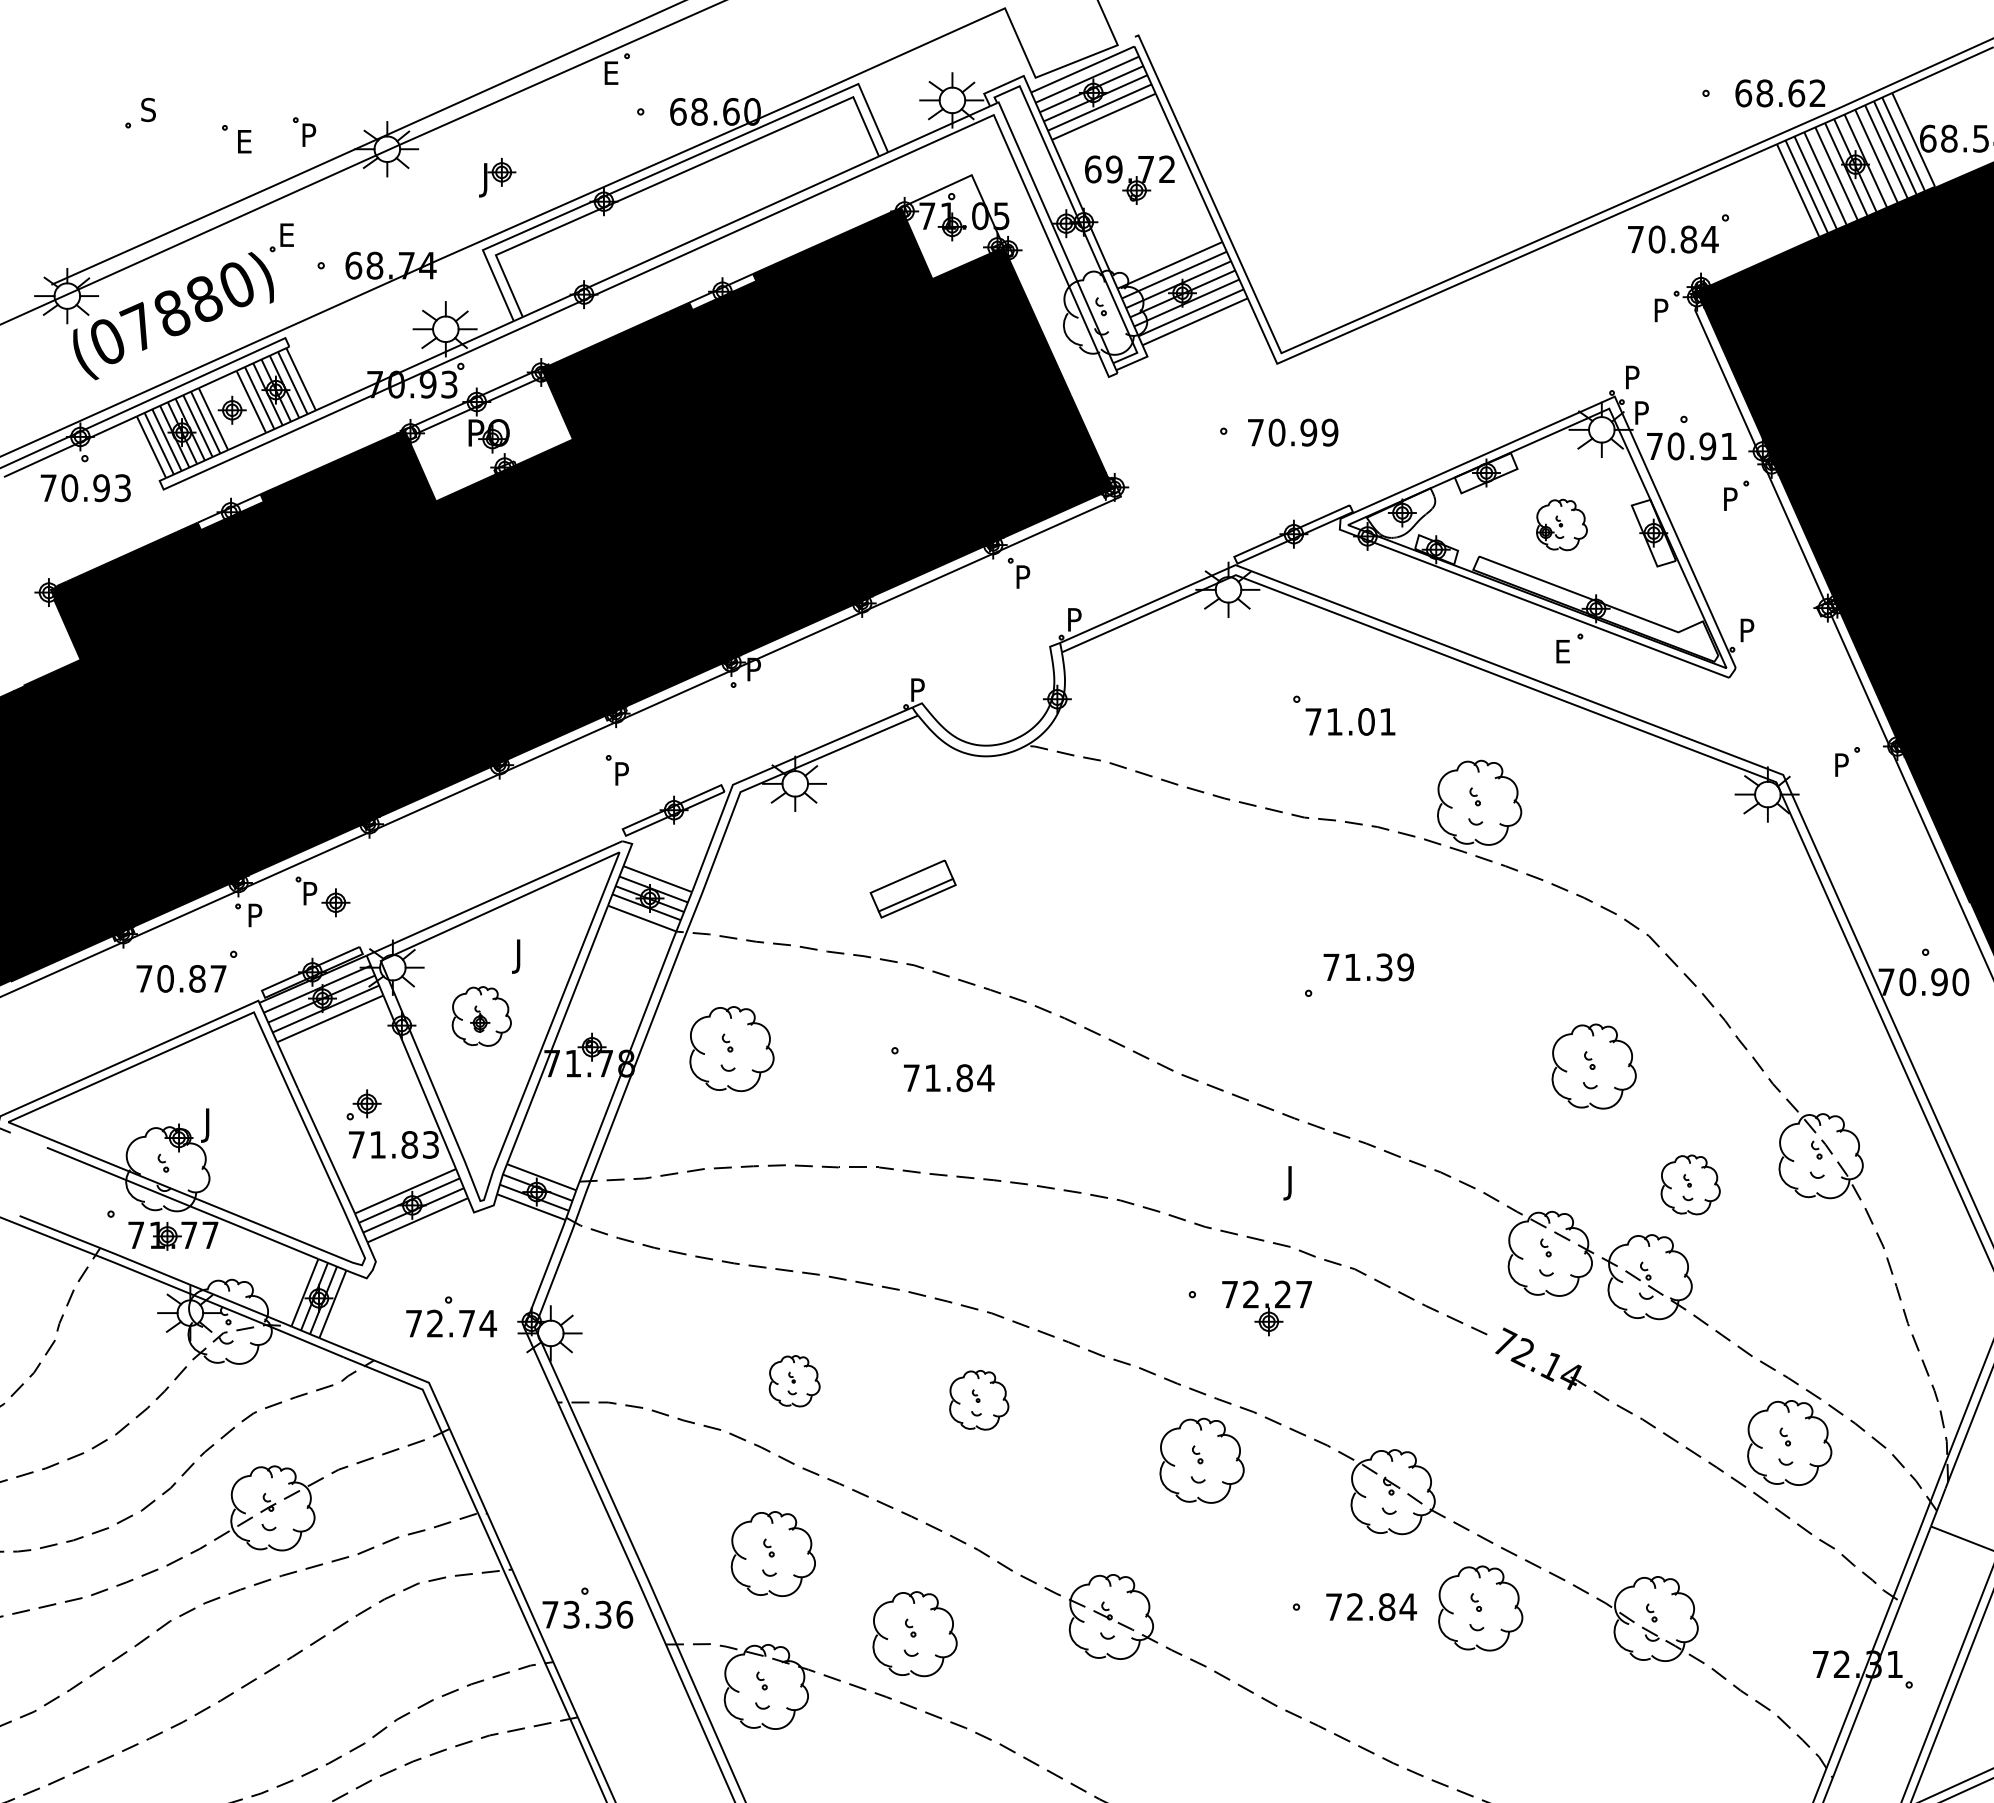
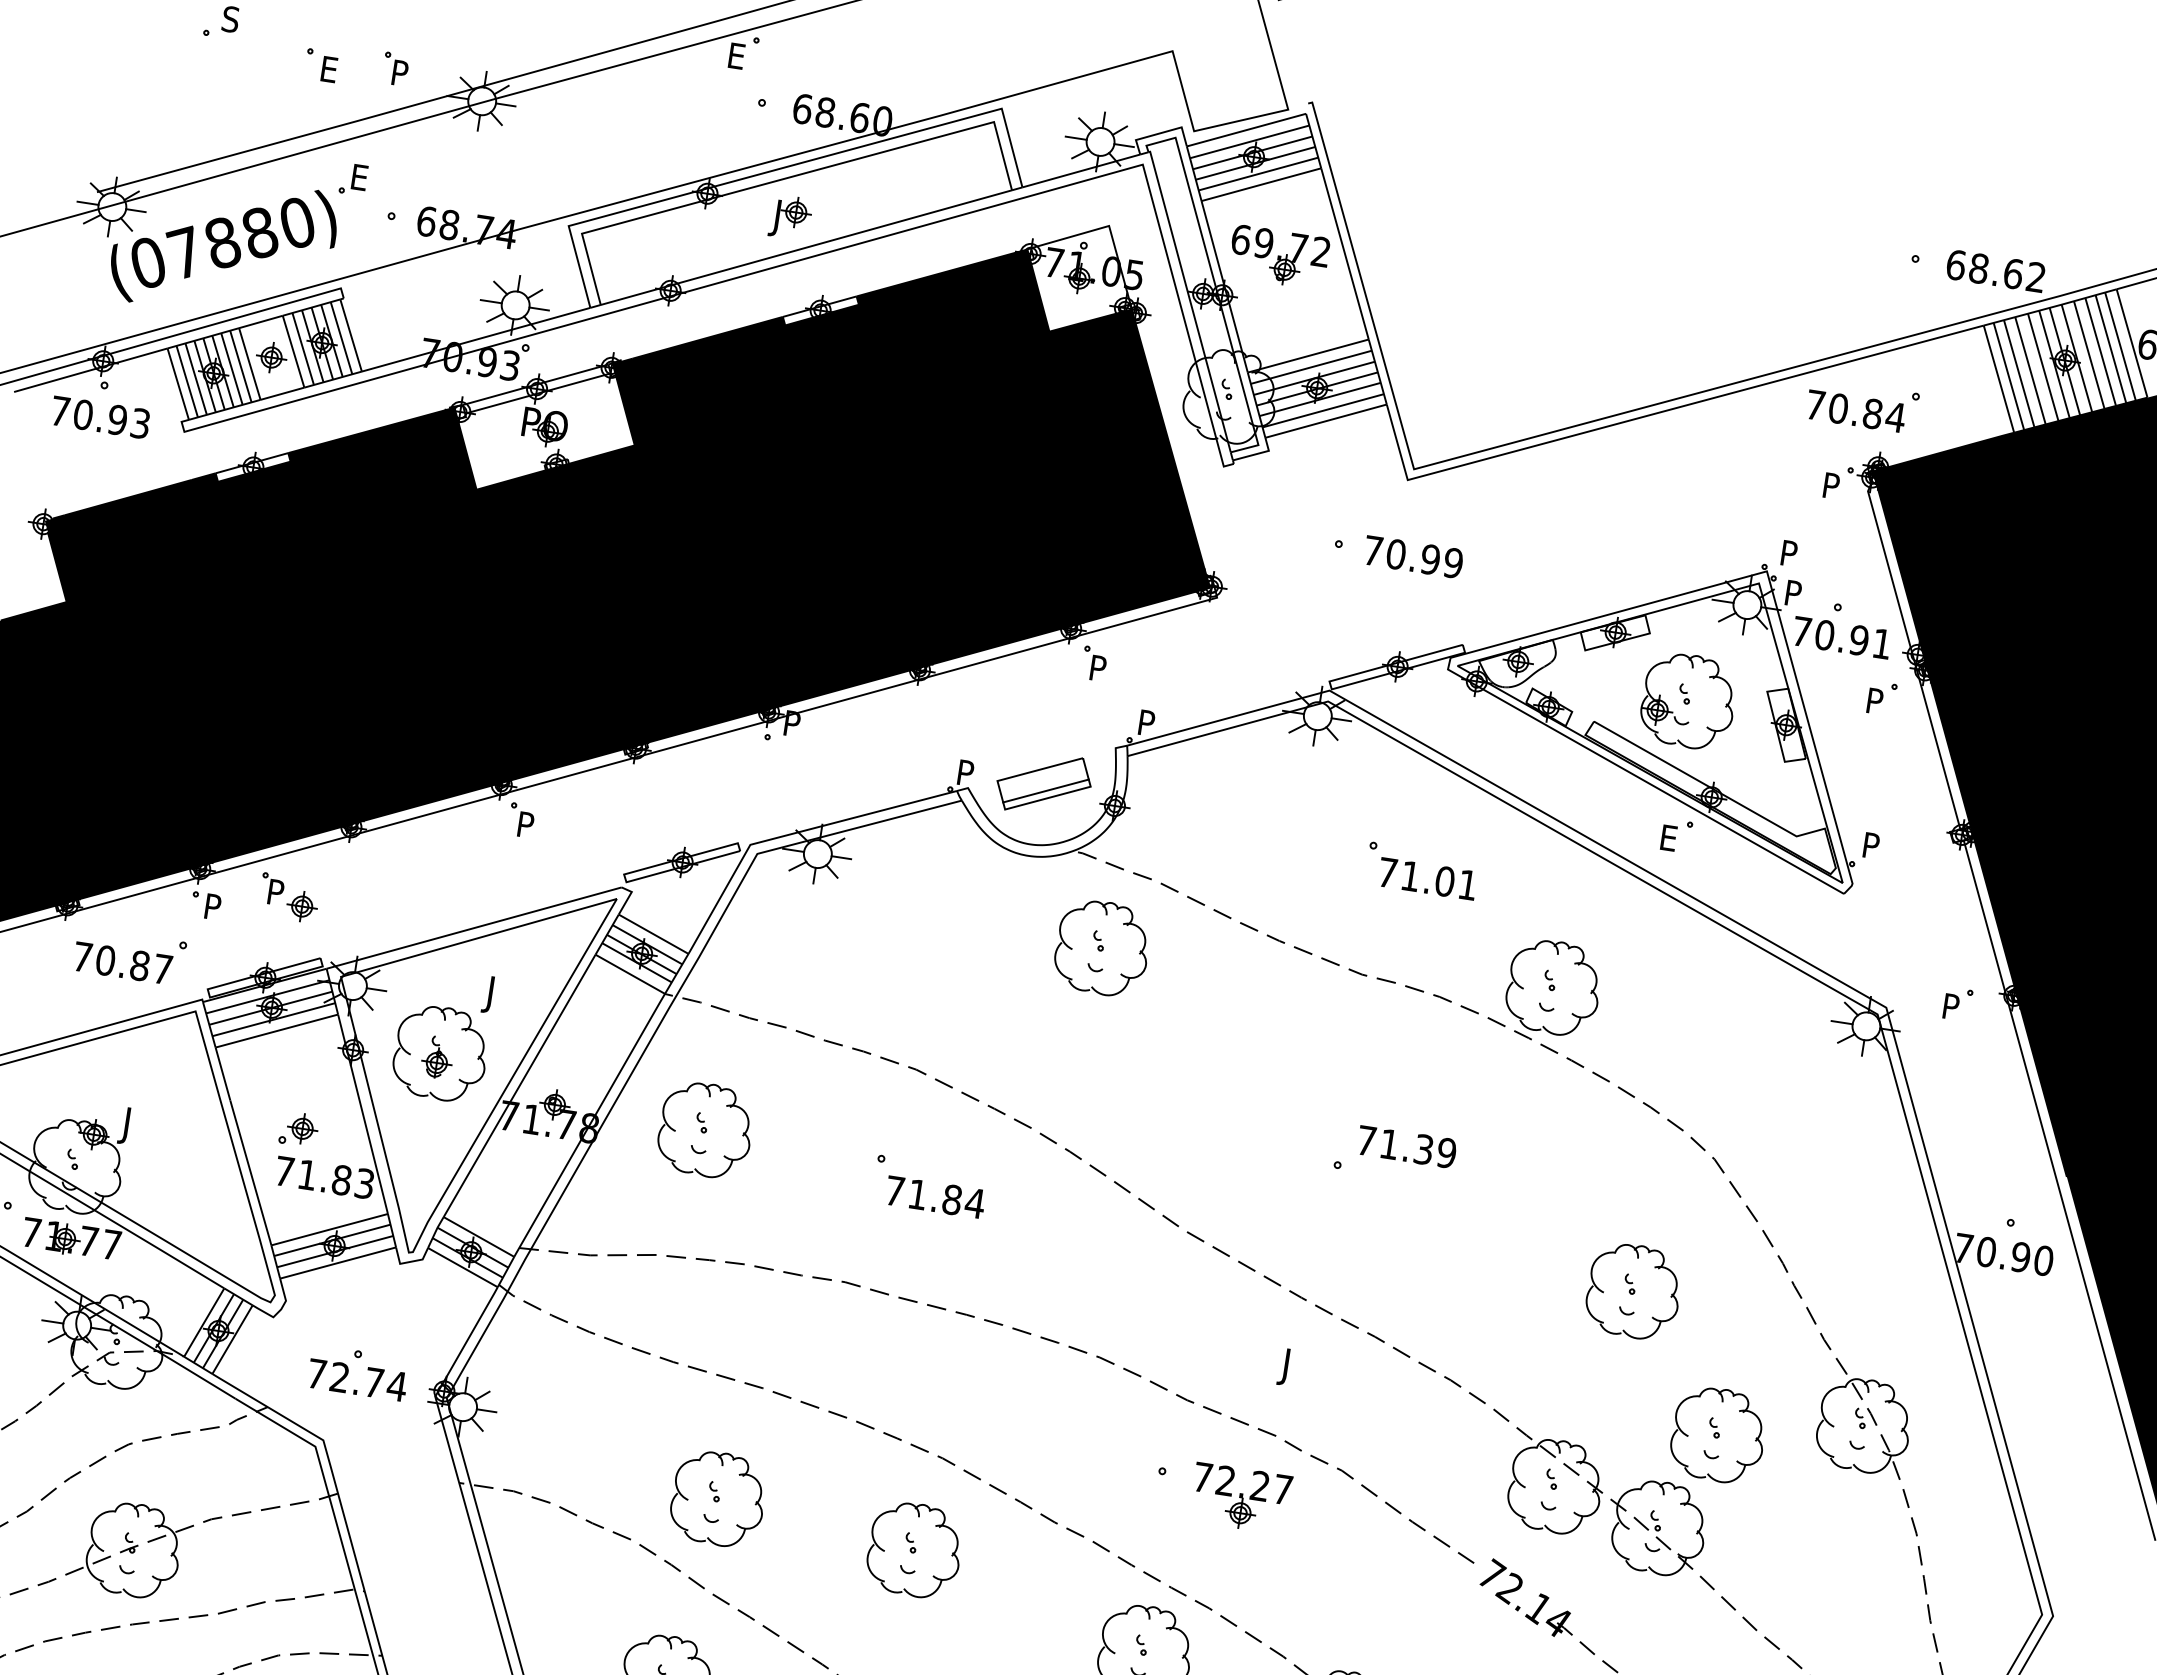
part: (497, 177) -> (790, 217), moved
part: (1561, 524) -> (1688, 700), size x1.67
part: (616, 770) -> (520, 820), moved
part: (1065, 829) -> (1102, 948), added
part: (912, 888) -> (1043, 783), moved
part: (481, 1016) -> (440, 1053), size x1.43
part: (1690, 1184) -> (1718, 1434), size x1.43
part: (794, 1381) -> (718, 1499), size x1.67
part: (978, 1400) -> (913, 1550), size x1.43

